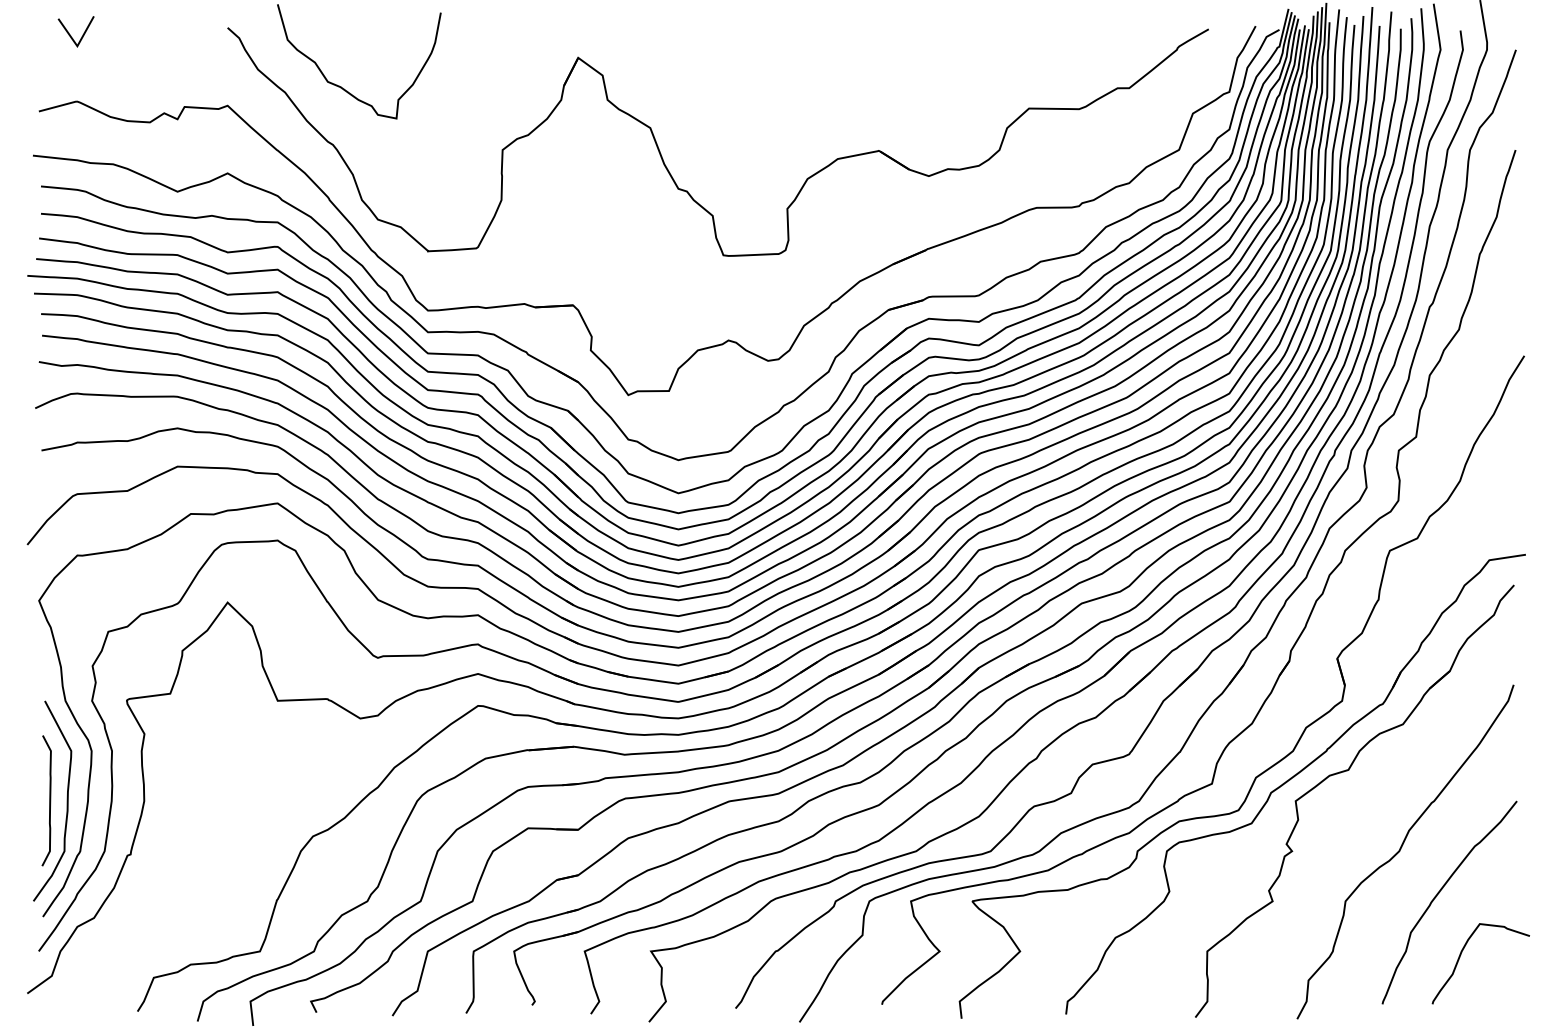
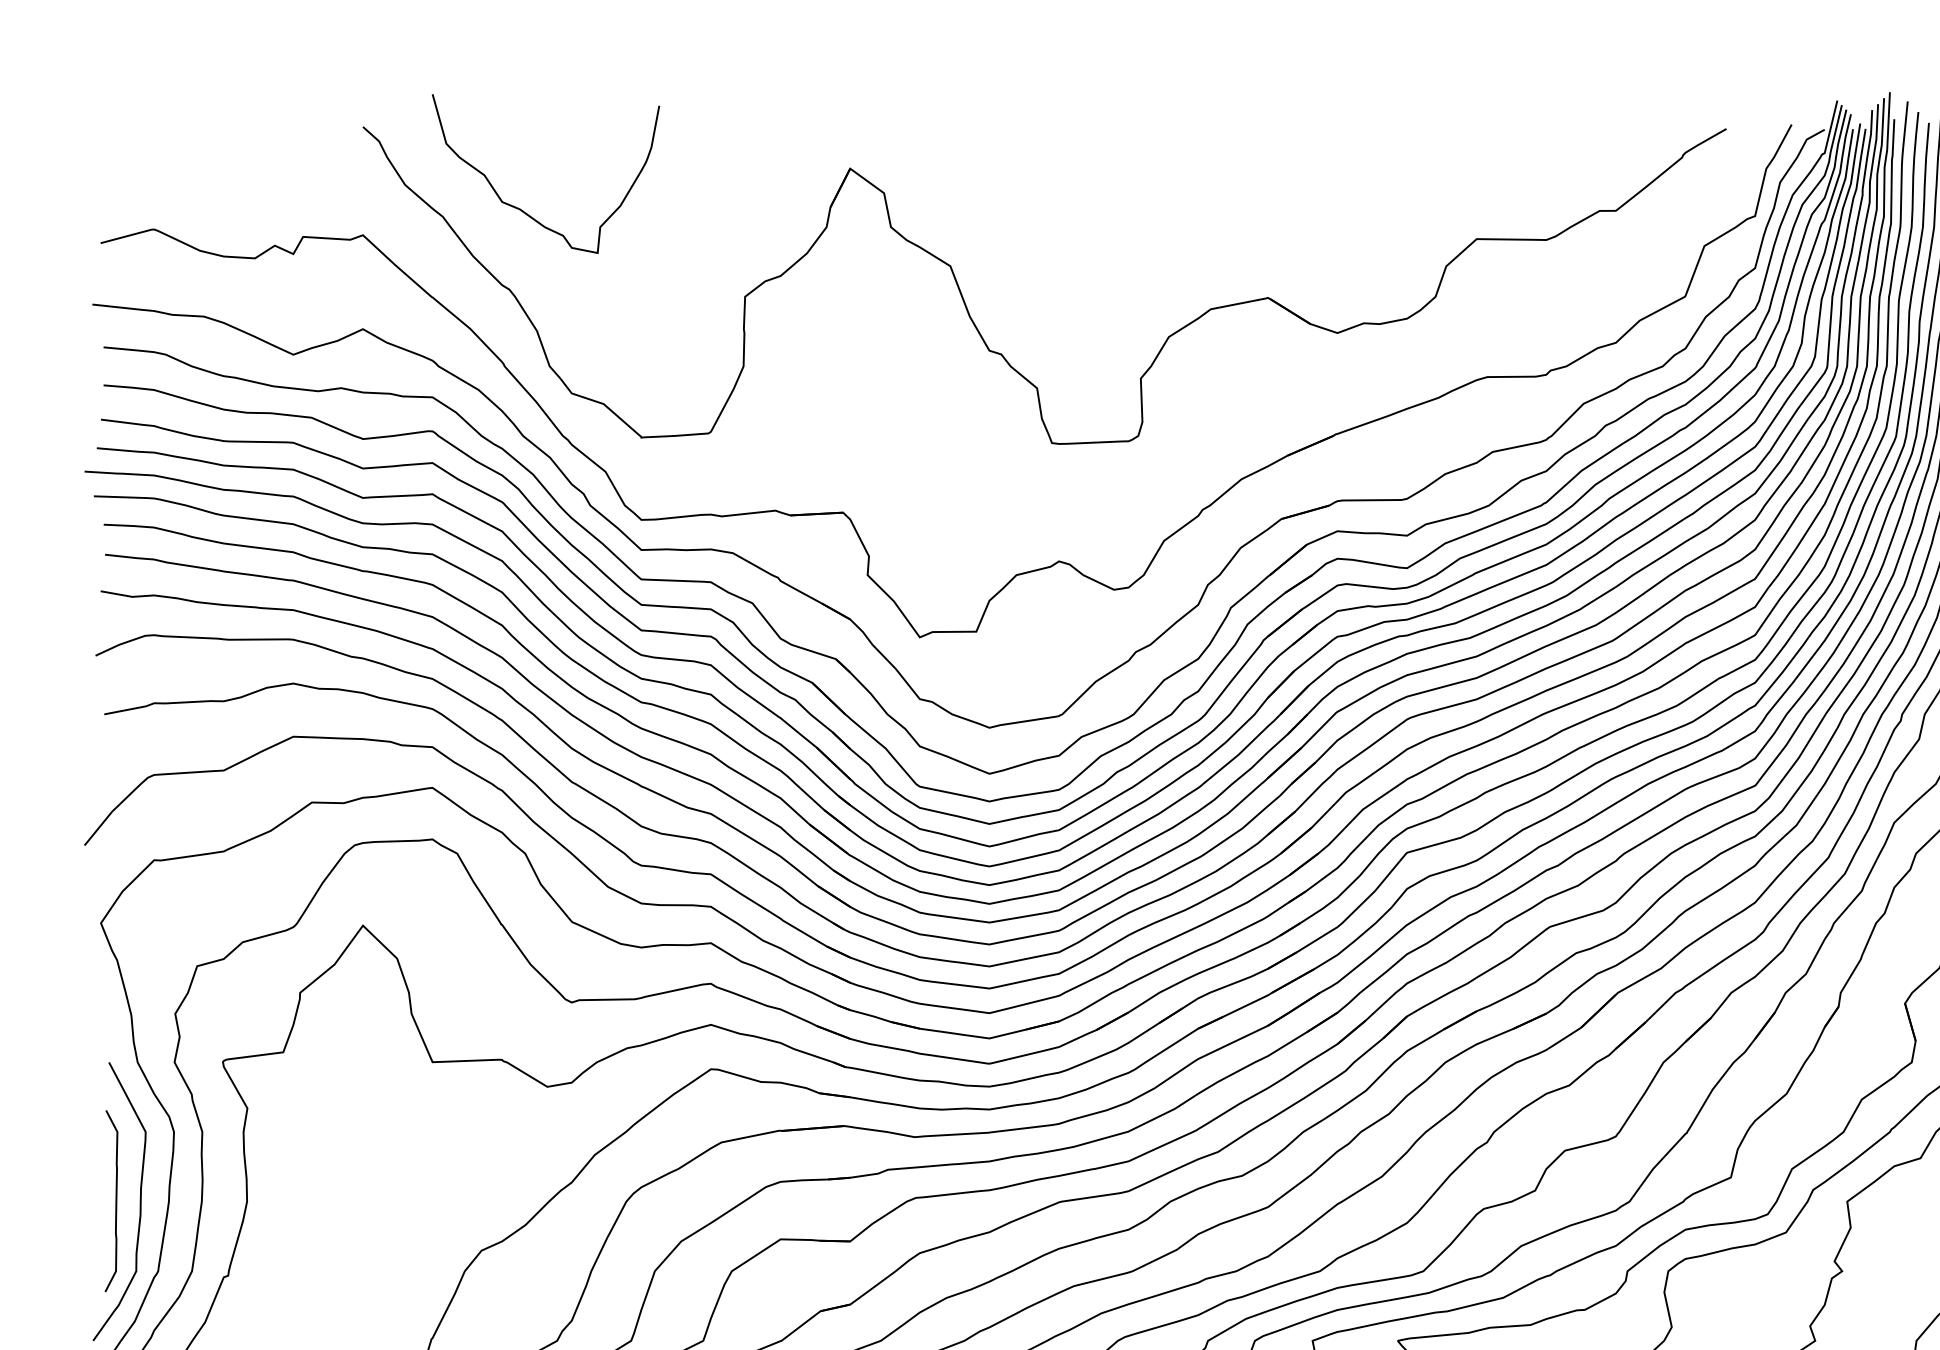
line: (71, 35) -> (145, 137), removed

